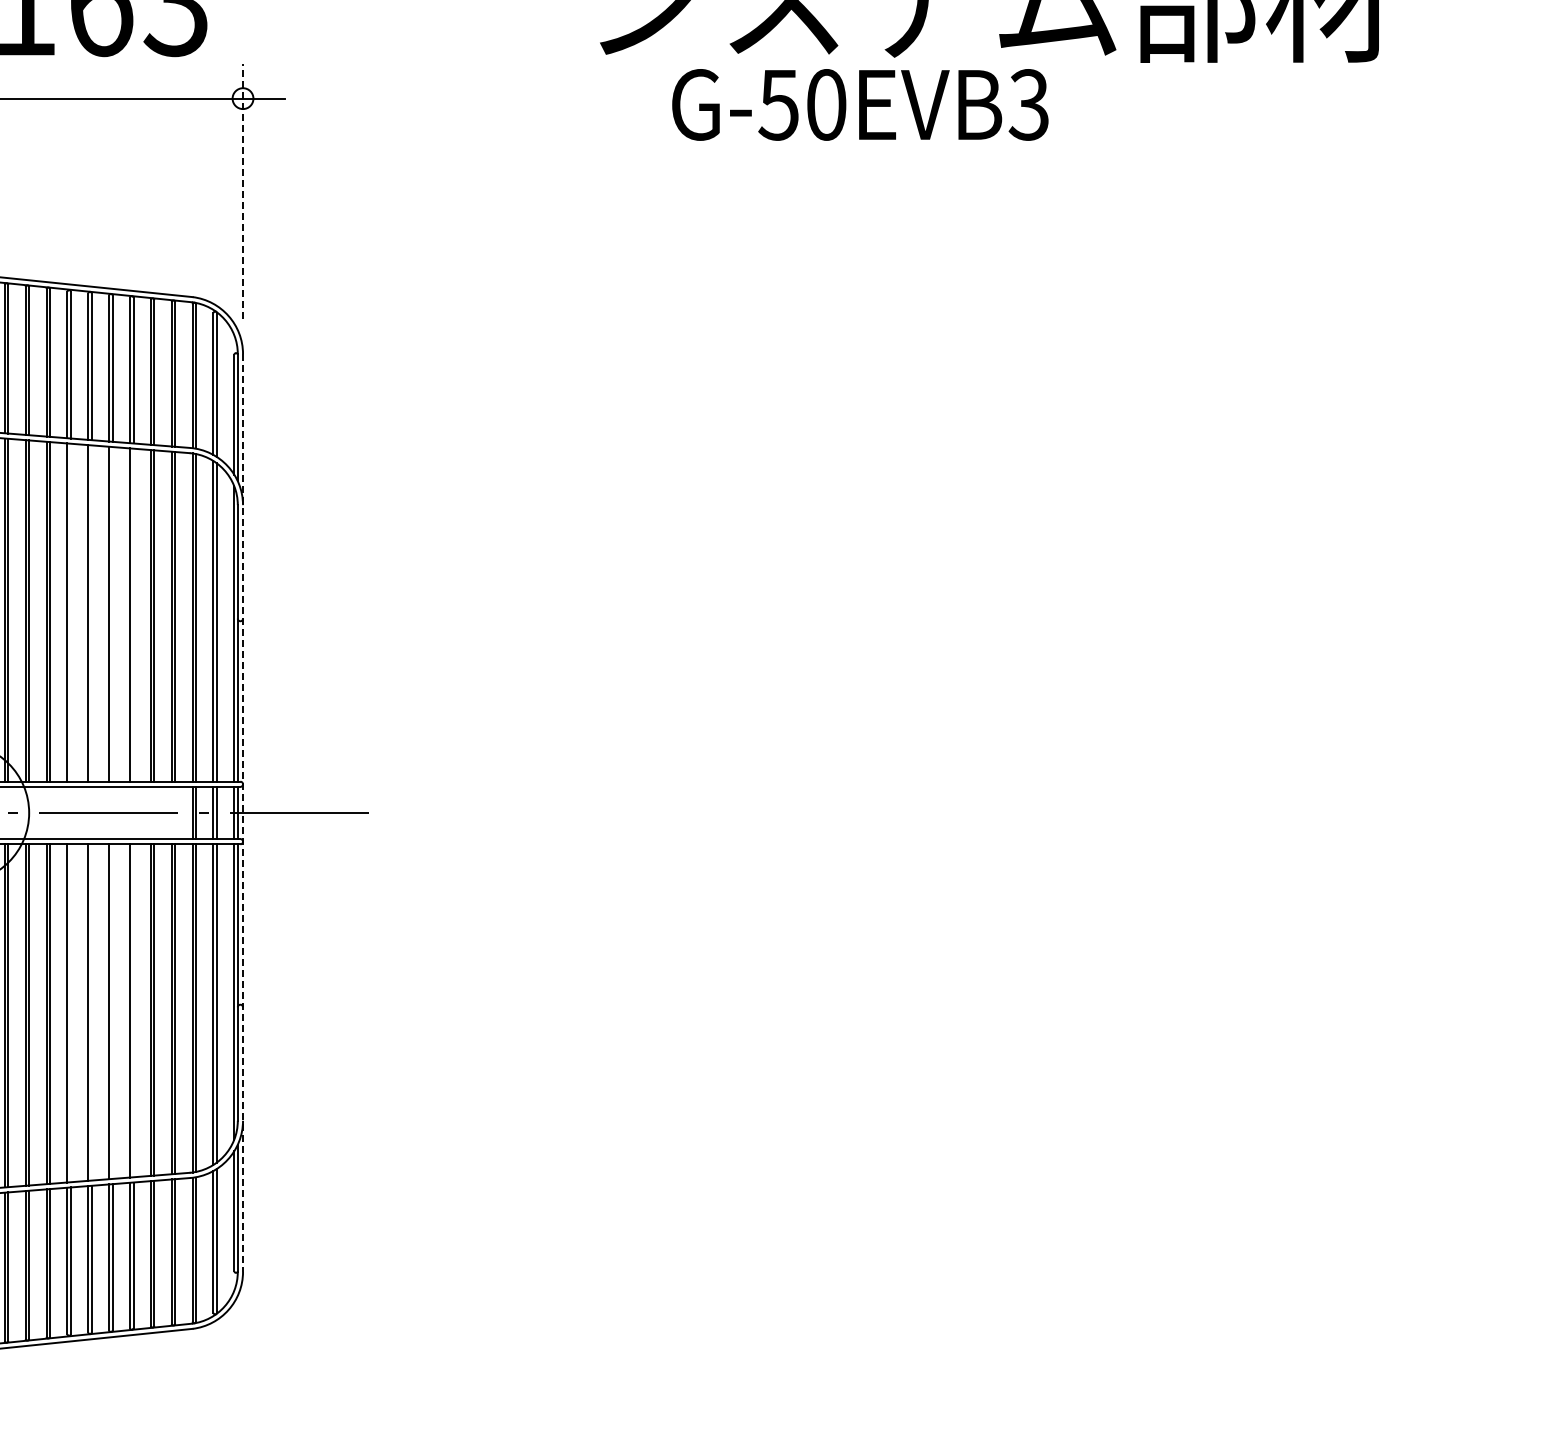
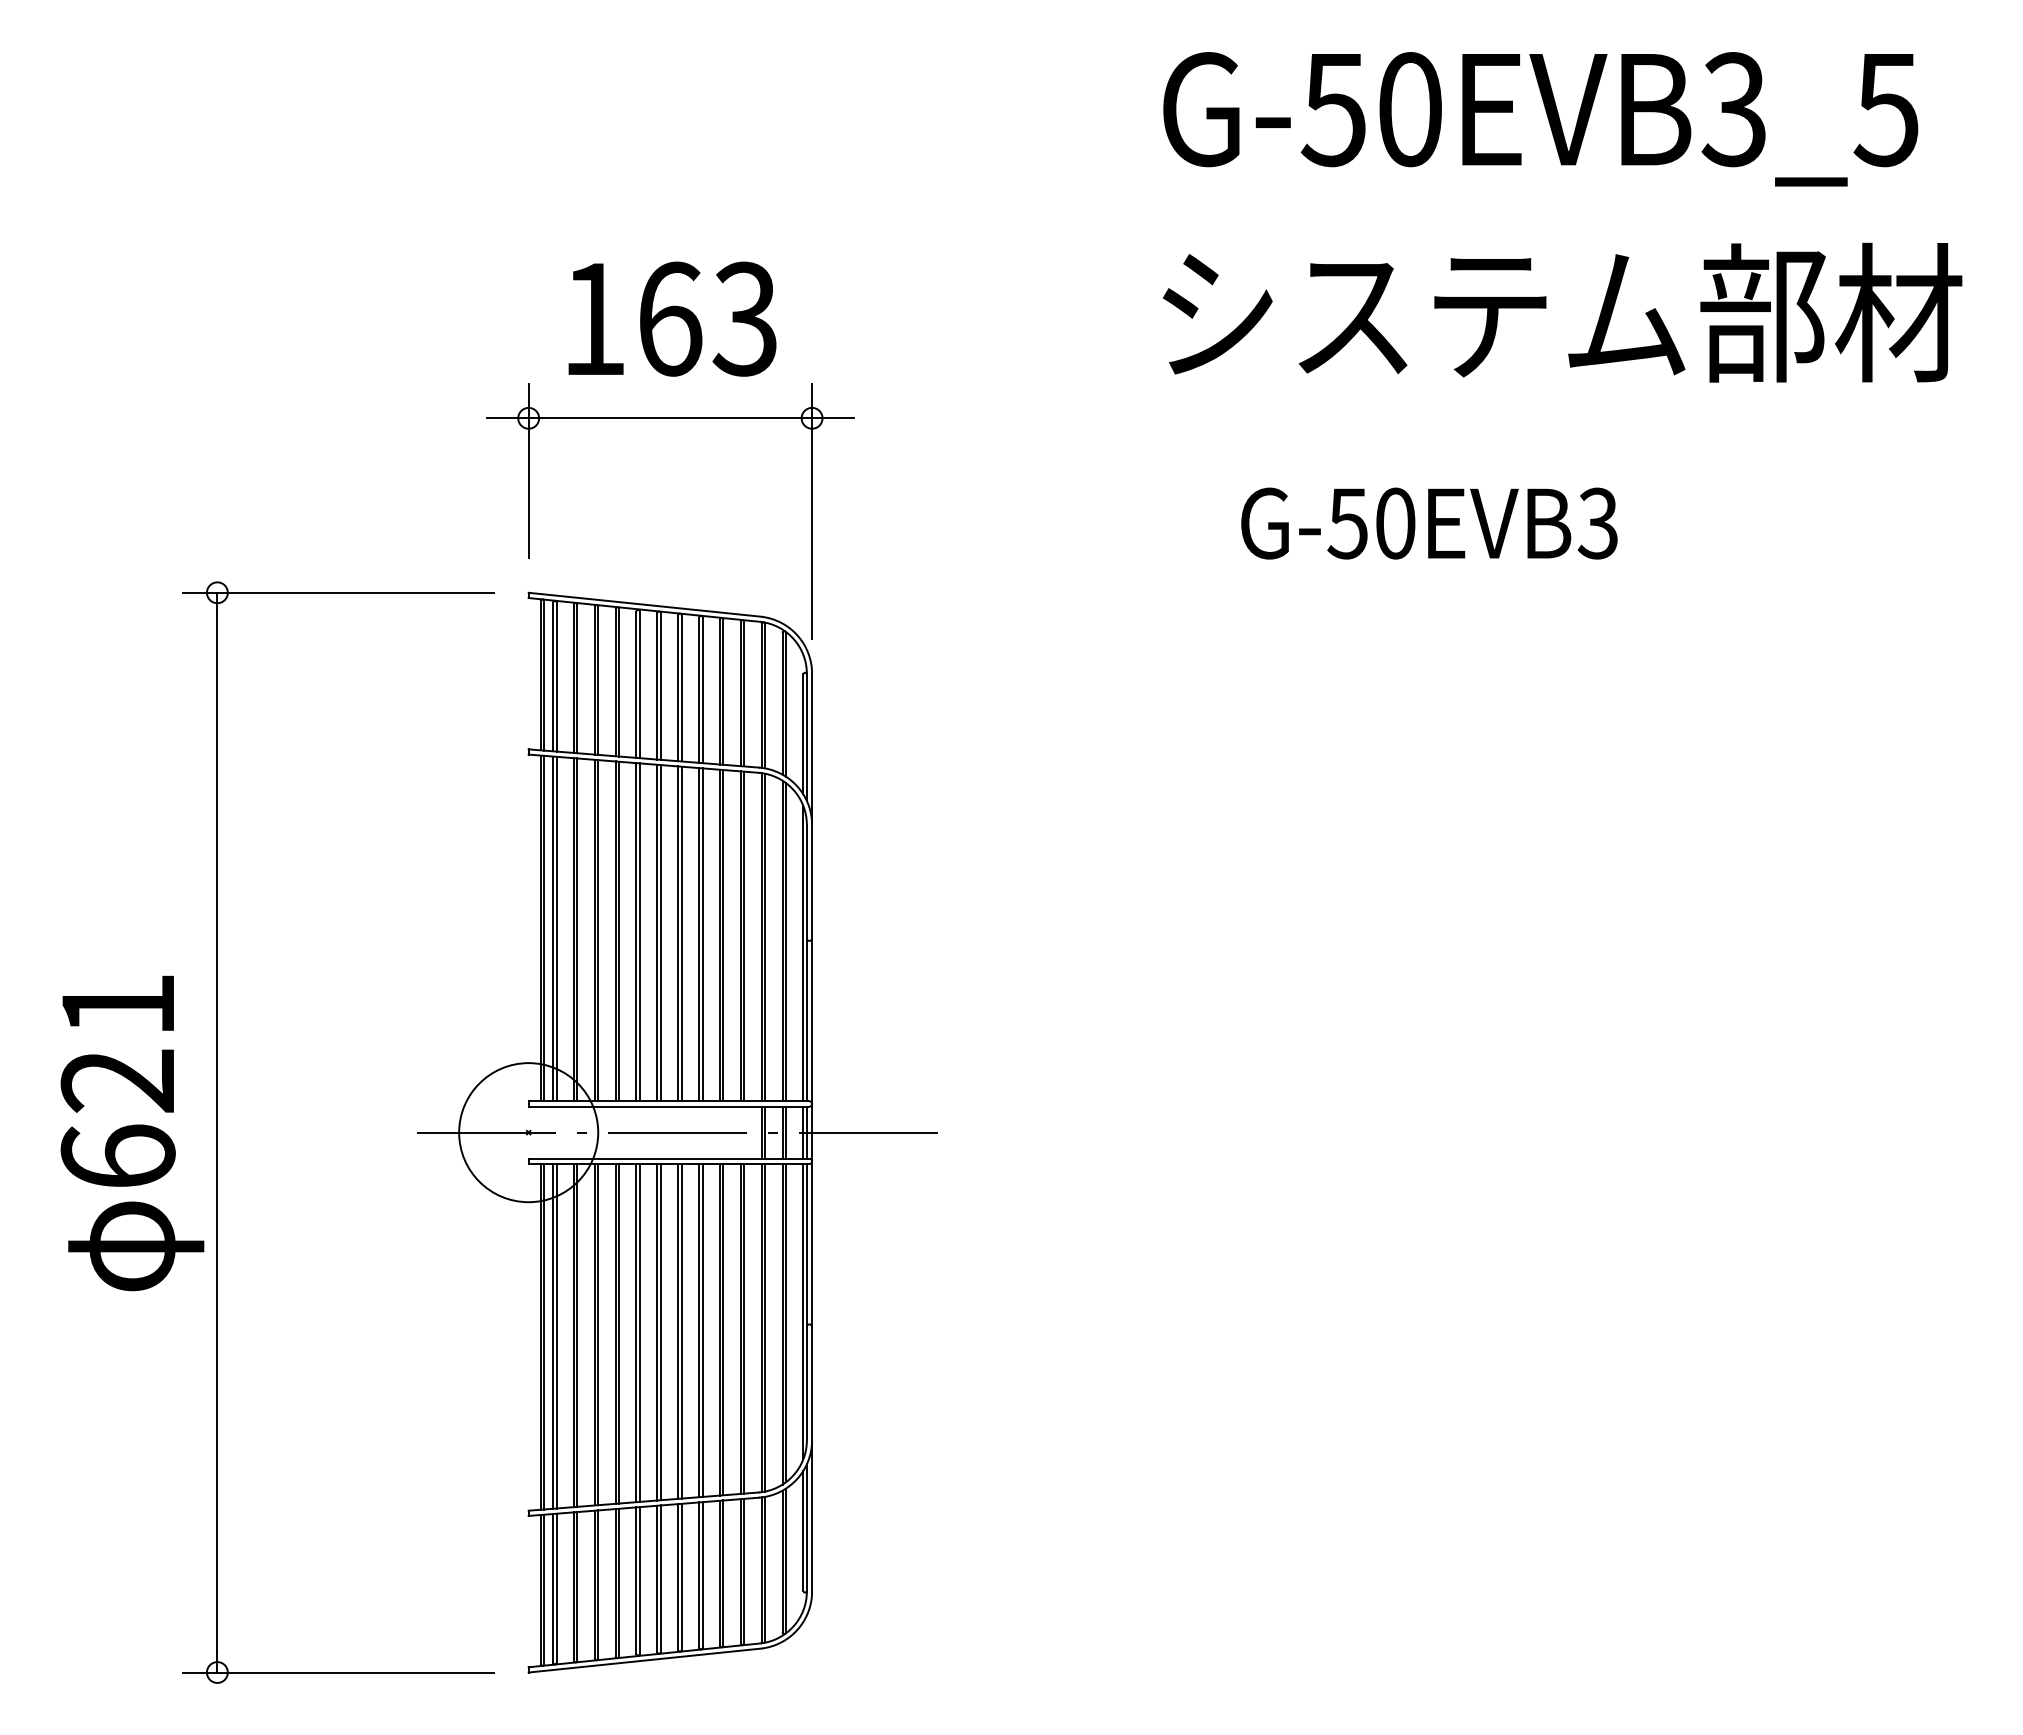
text: (860, 104) -> (1429, 523), moved
line: (243, 191) -> (812, 511), dashed -> solid
line: (70, 612) -> (639, 932), added
line: (91, 613) -> (660, 933), added
line: (112, 613) -> (681, 933), added
line: (133, 614) -> (702, 934), added
line: (243, 812) -> (812, 1132), dashed -> solid
line: (133, 1009) -> (702, 1329), added
line: (112, 1010) -> (681, 1330), added
line: (91, 1011) -> (660, 1331), added
line: (70, 1012) -> (639, 1332), added

